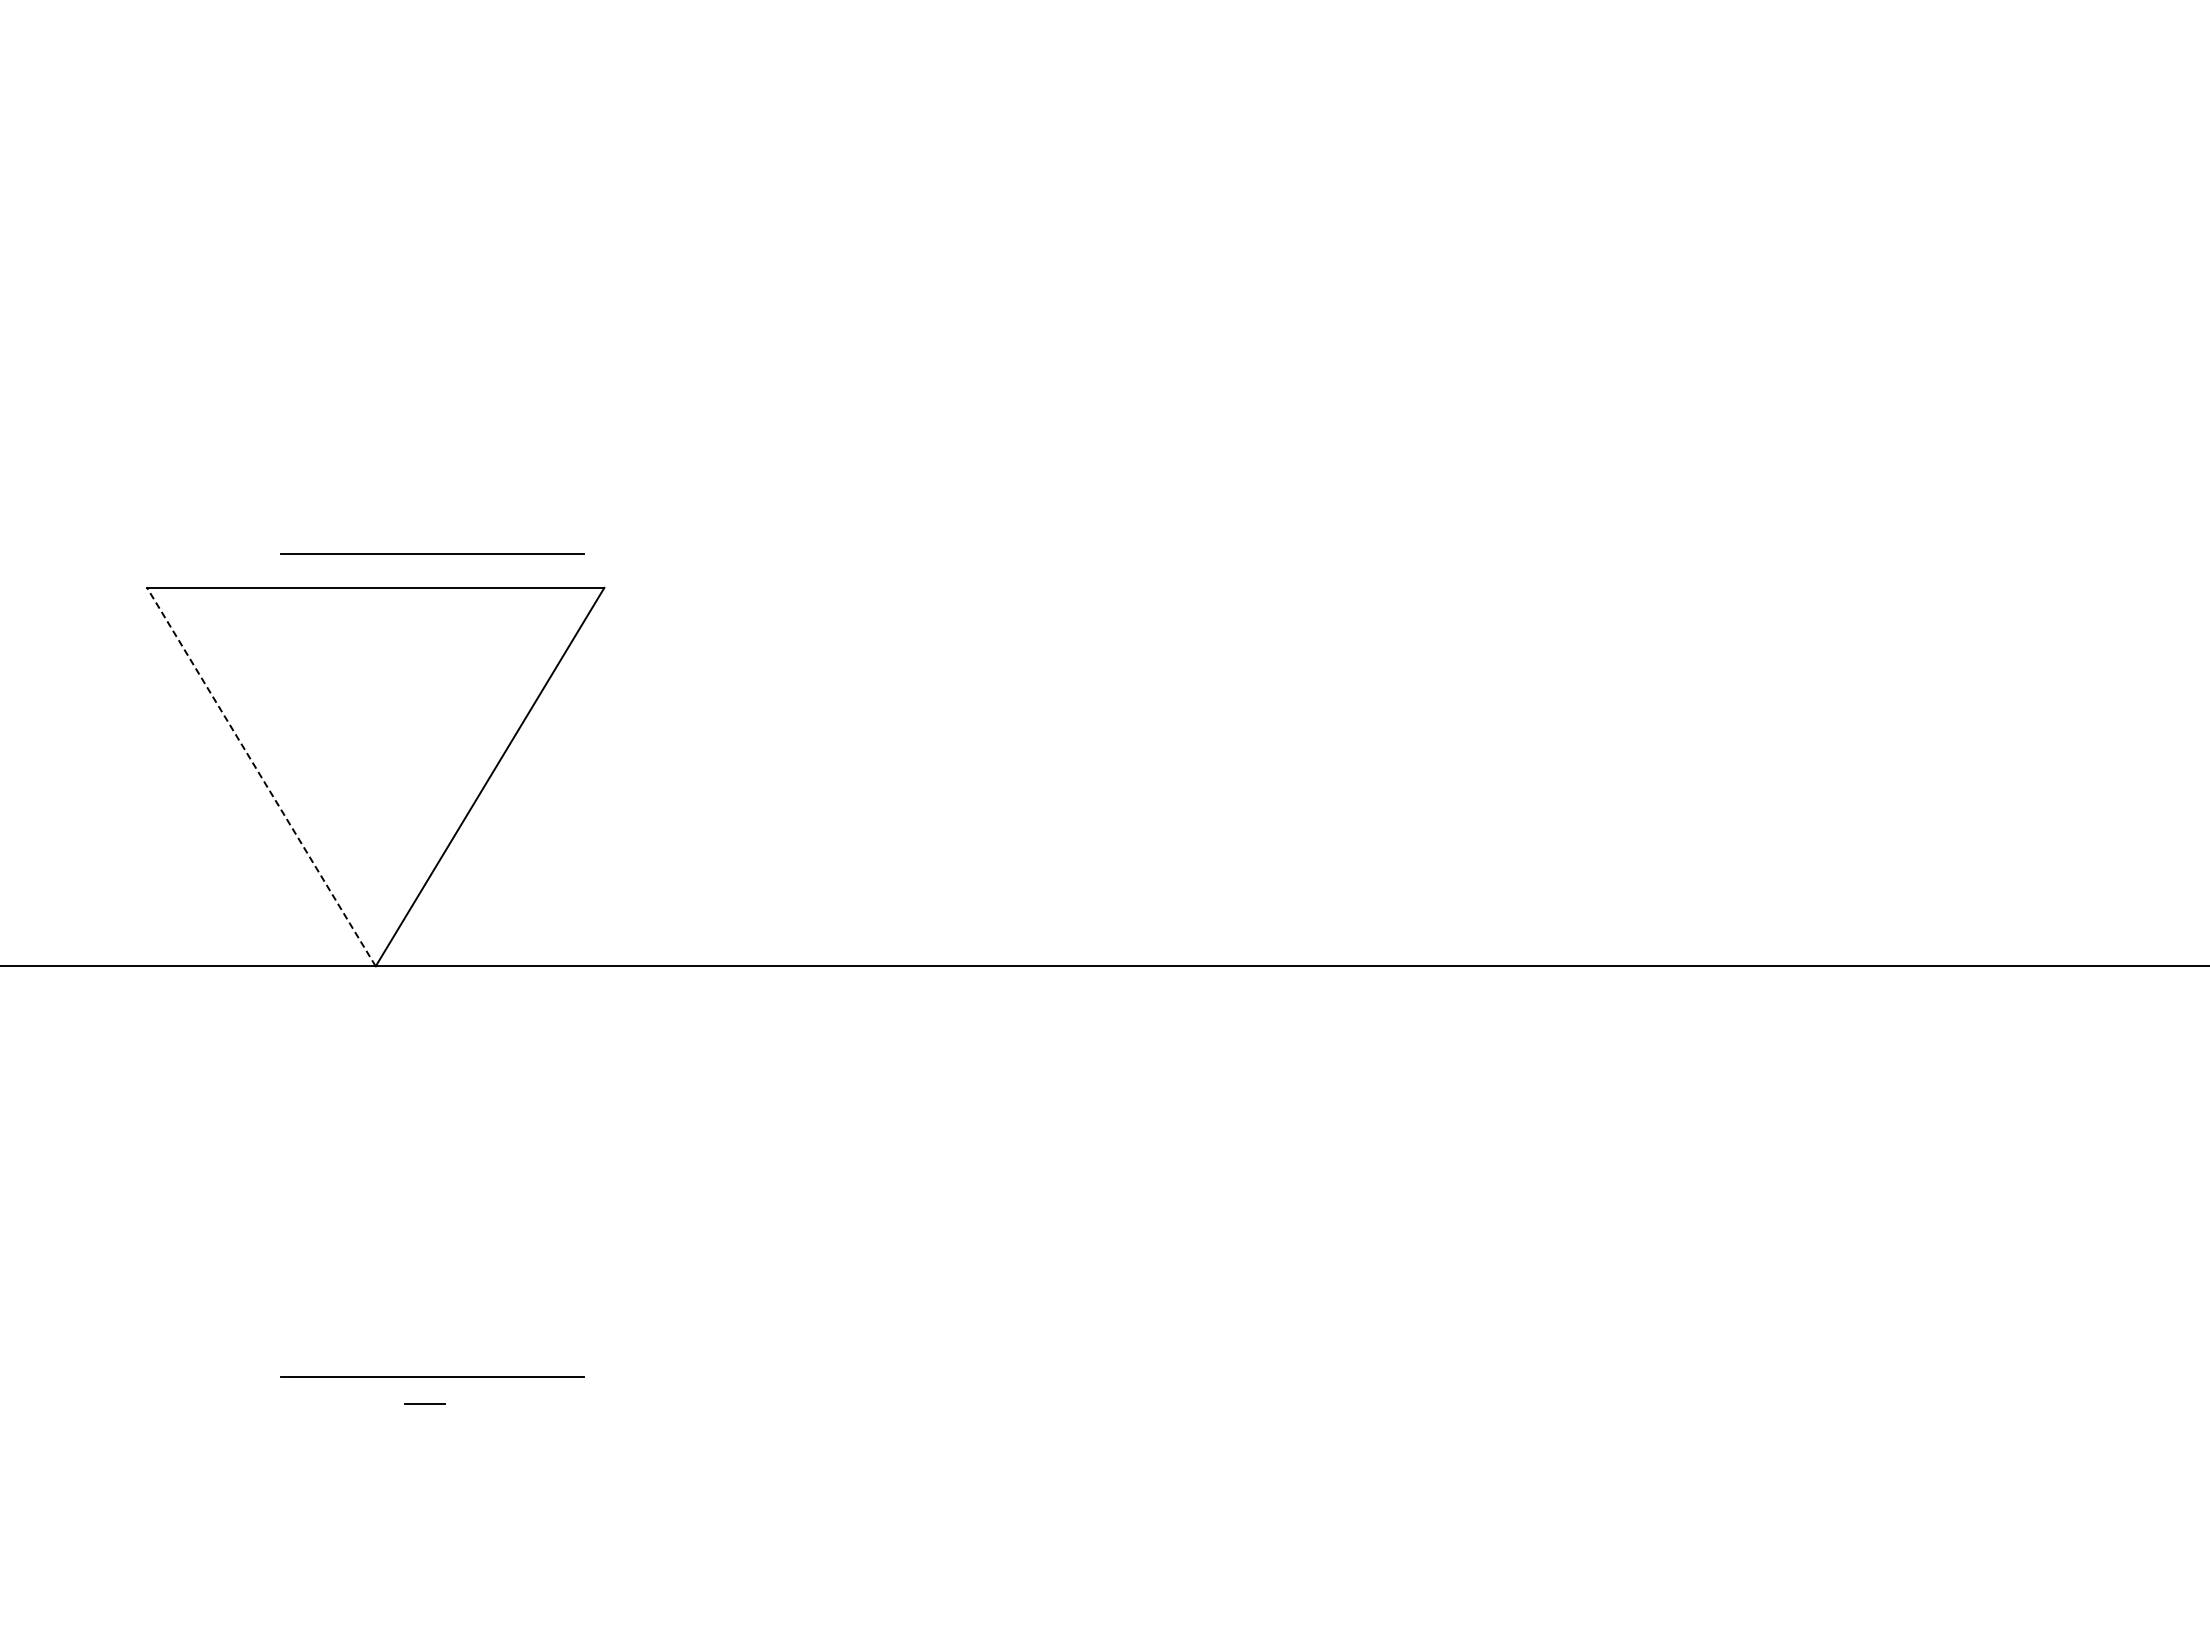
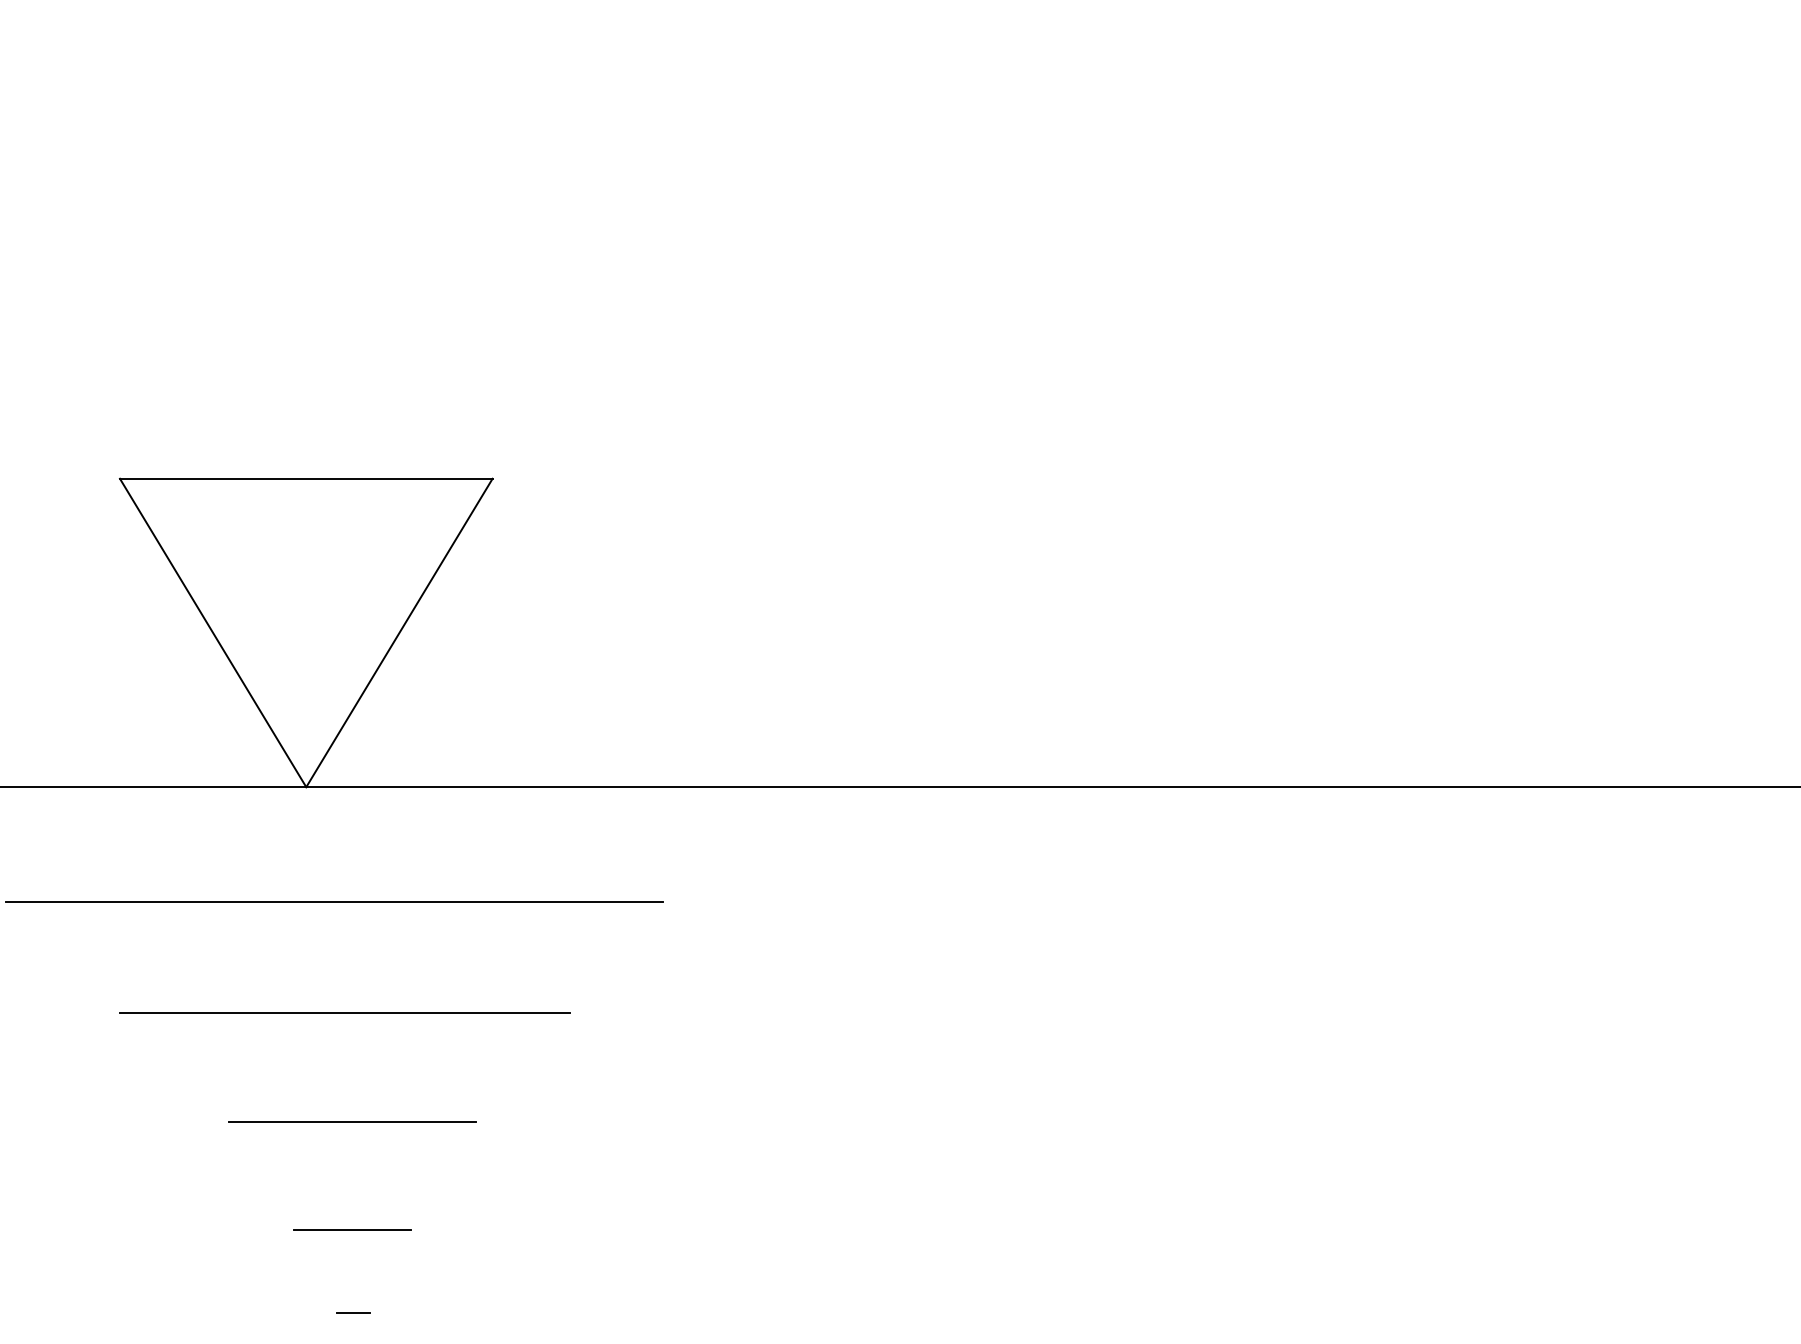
line: (432, 553) -> (352, 450), removed
line: (261, 776) -> (213, 632), dashed -> solid
line: (409, 1107) -> (333, 902), added
line: (423, 1243) -> (345, 1012), added
line: (424, 1403) -> (353, 1312), moved
line: (432, 1509) -> (352, 1229), added

